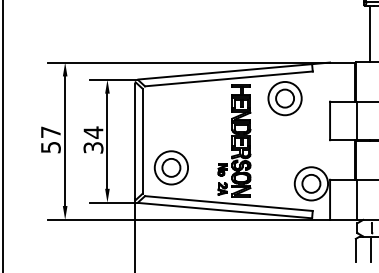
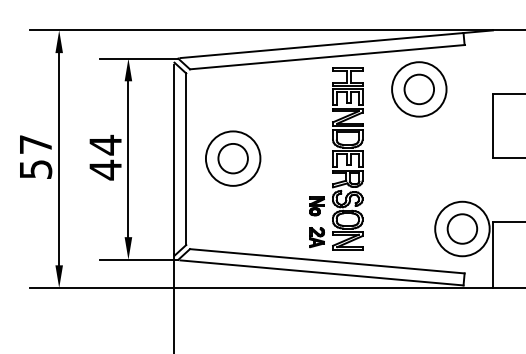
text: (93, 147) -> (105, 169), 34 -> 44
part: (170, 167) -> (231, 158), moved

